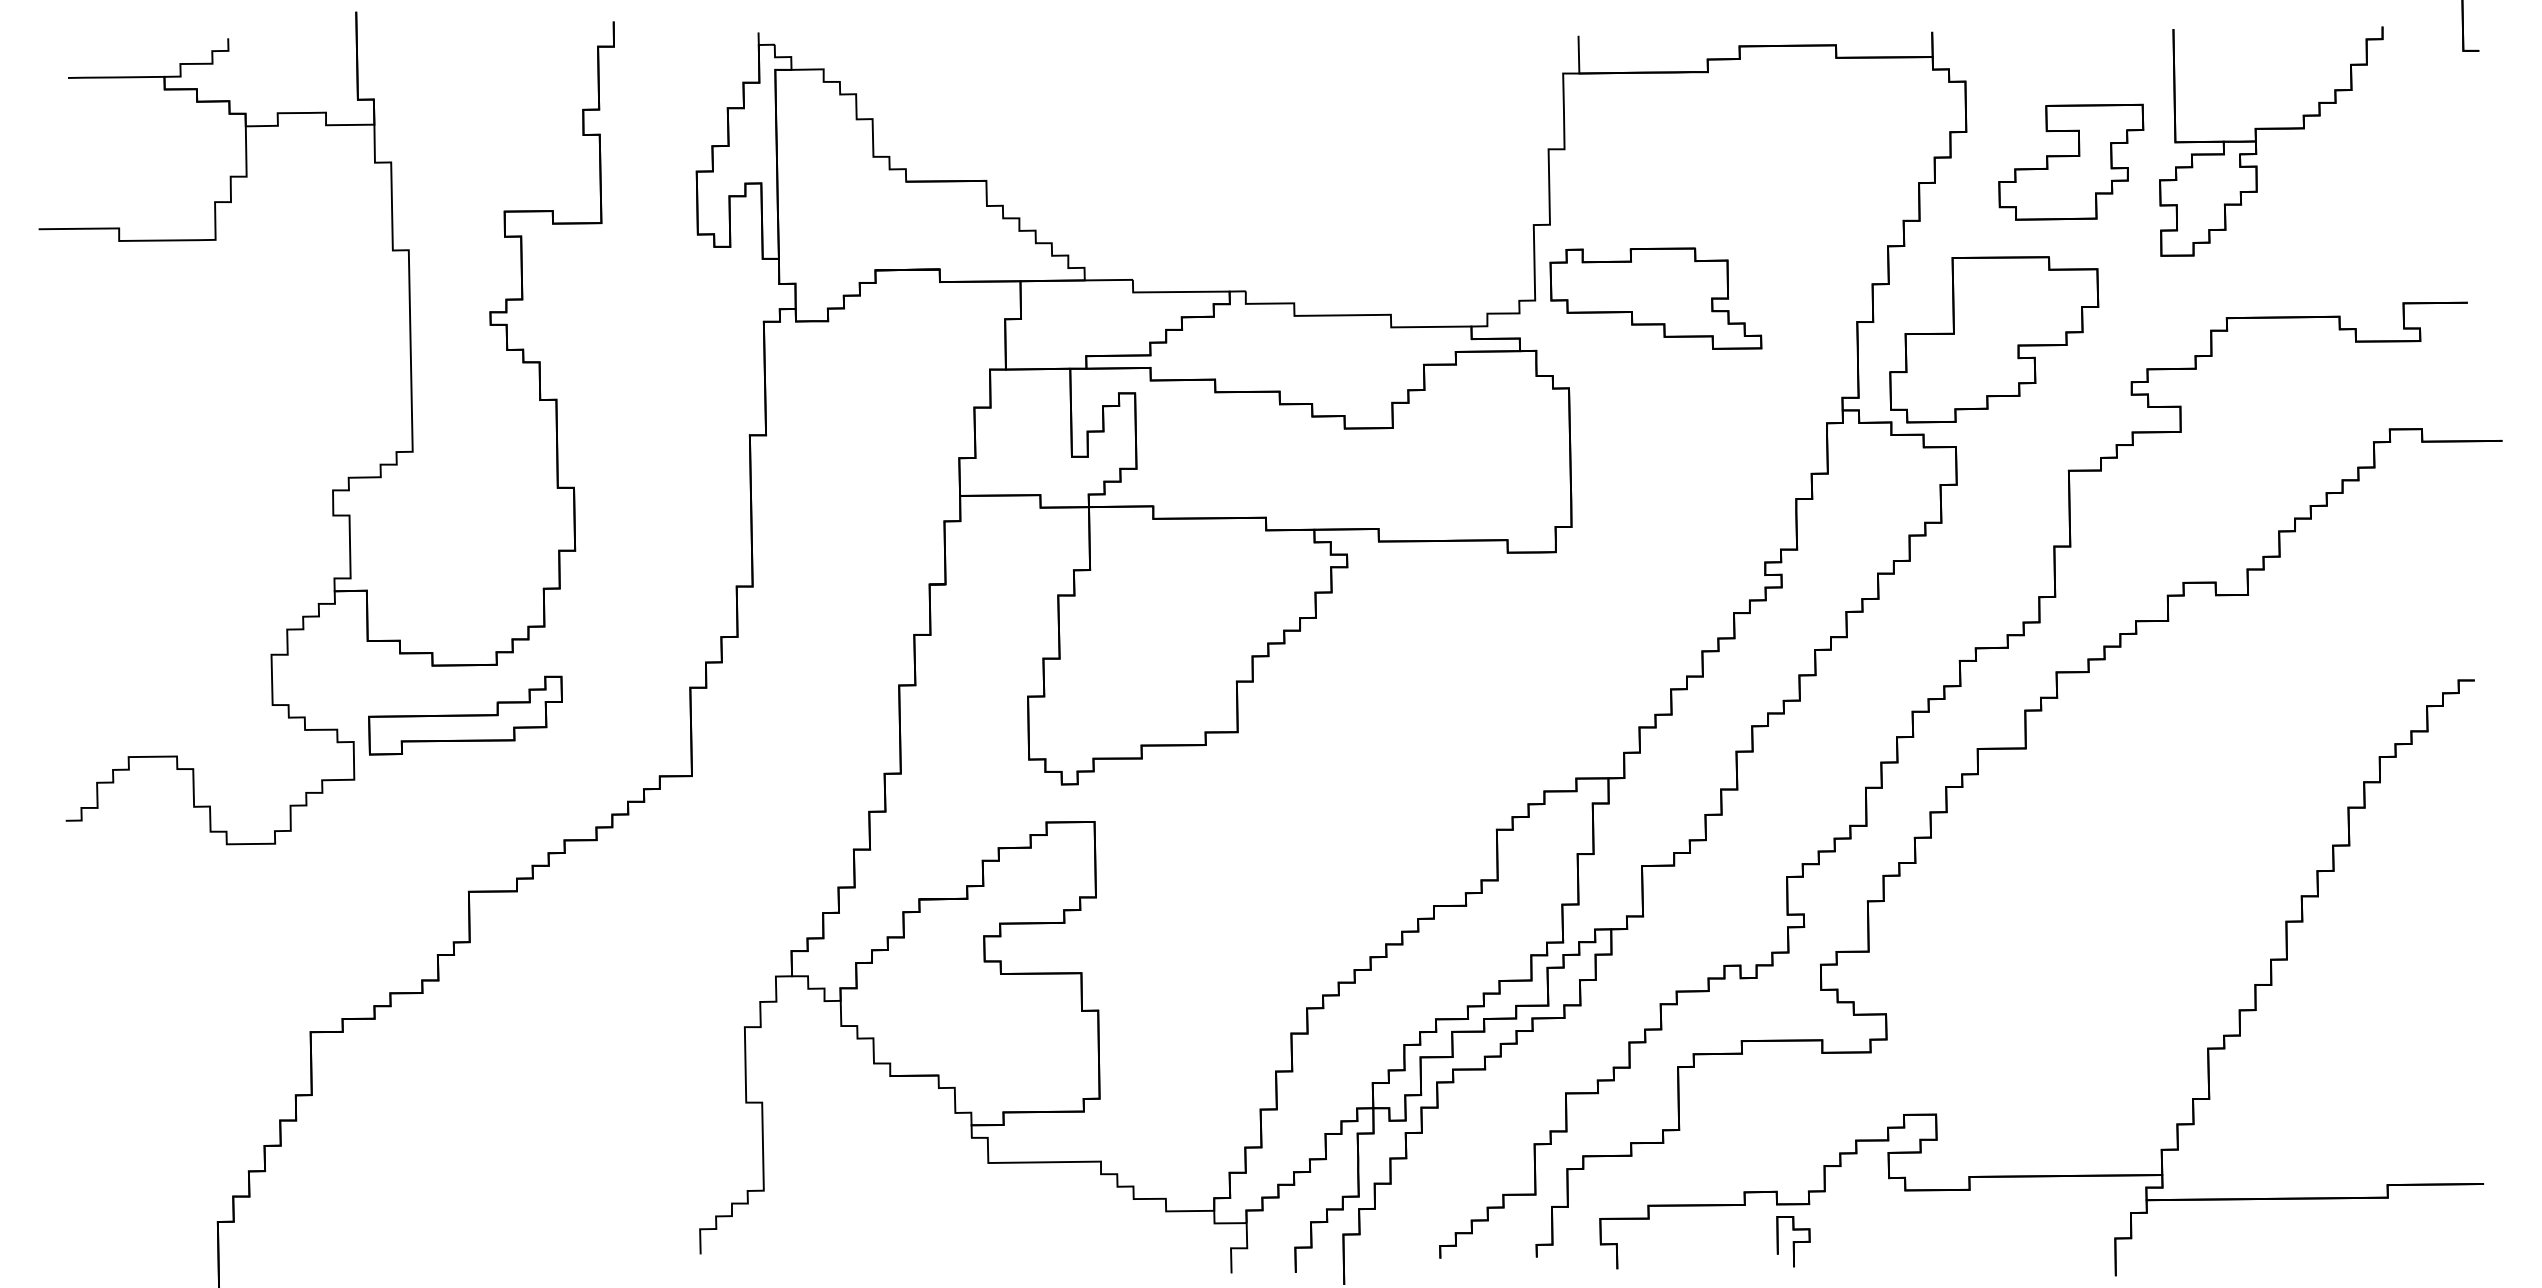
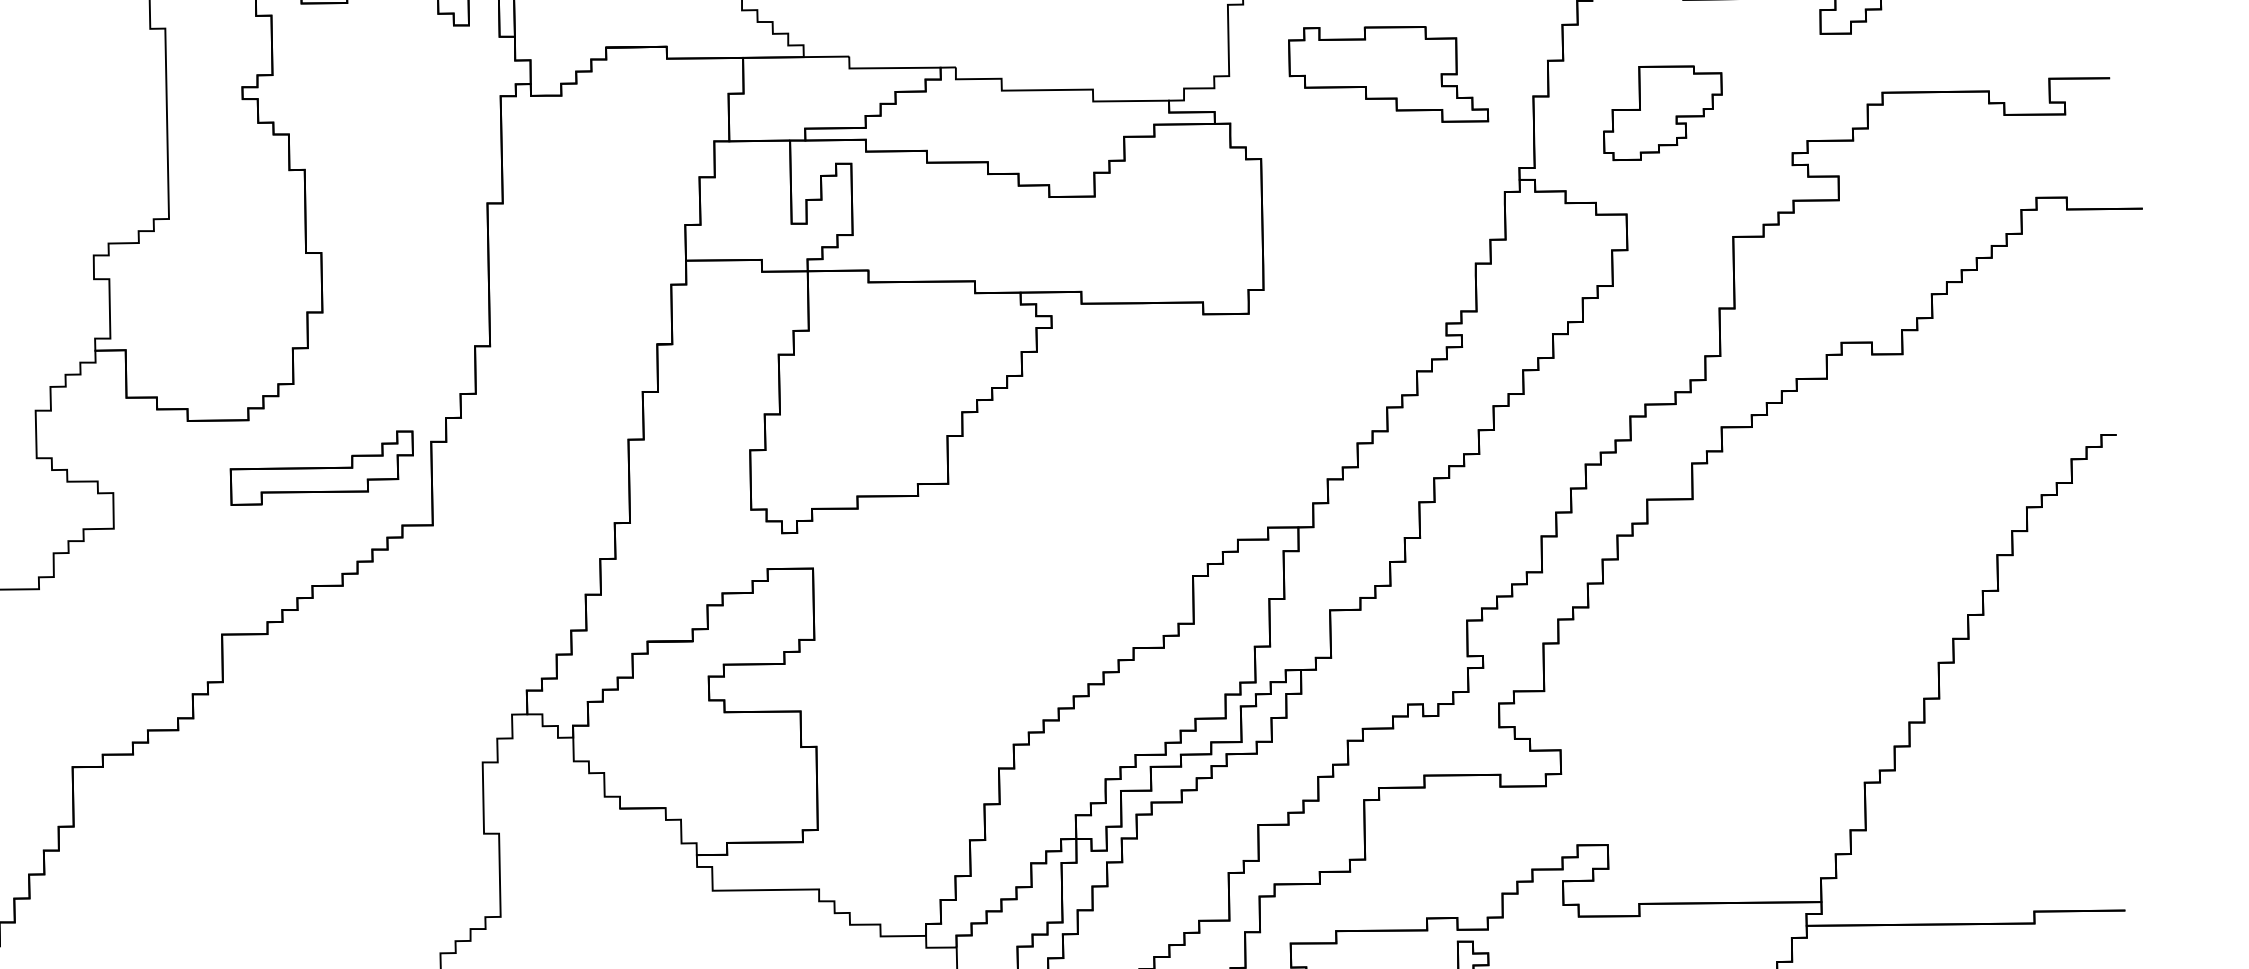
part: (1655, 298) -> (1388, 74), moved
part: (1994, 339) -> (1663, 112), size x0.6
part: (465, 715) -> (321, 468), moved

